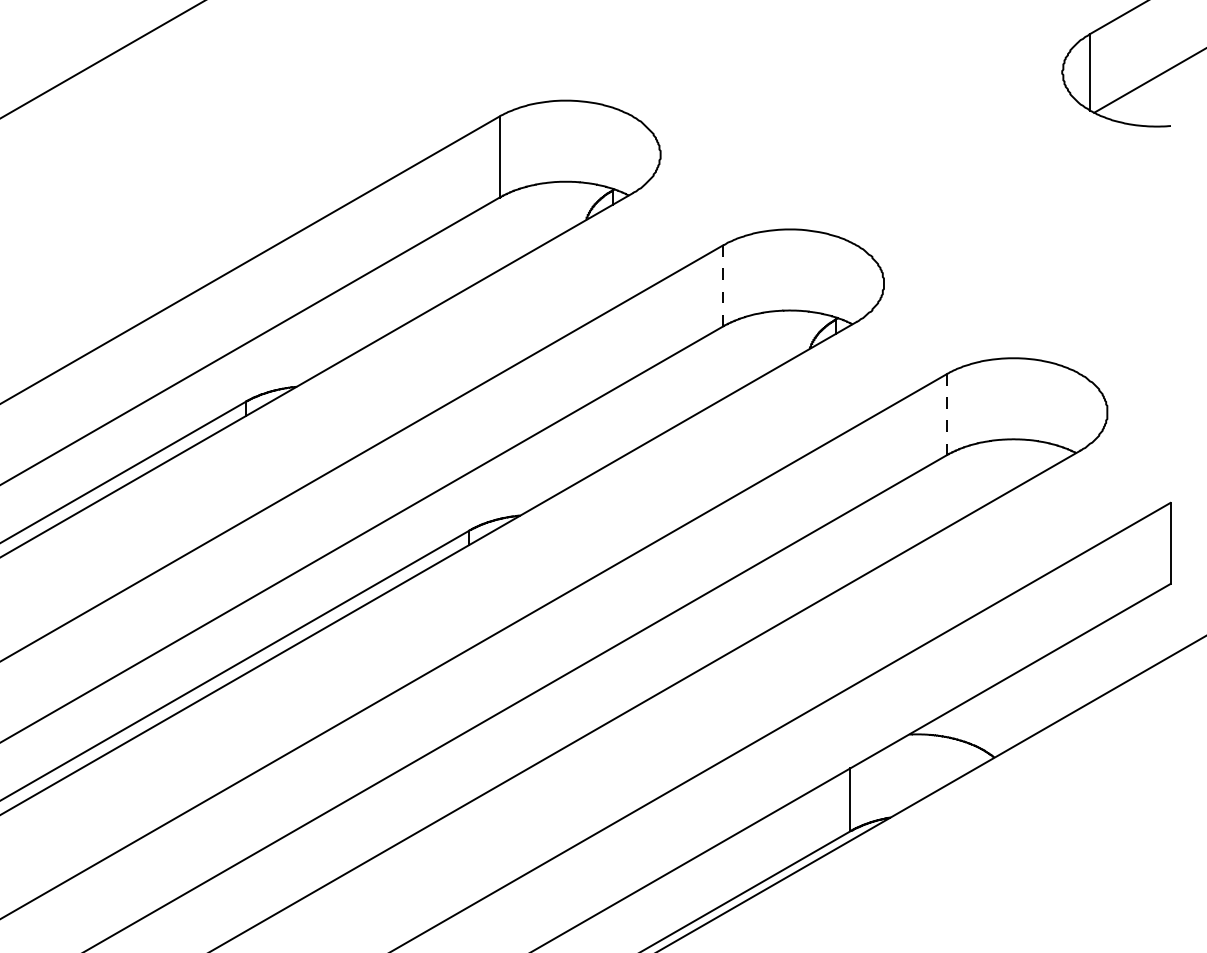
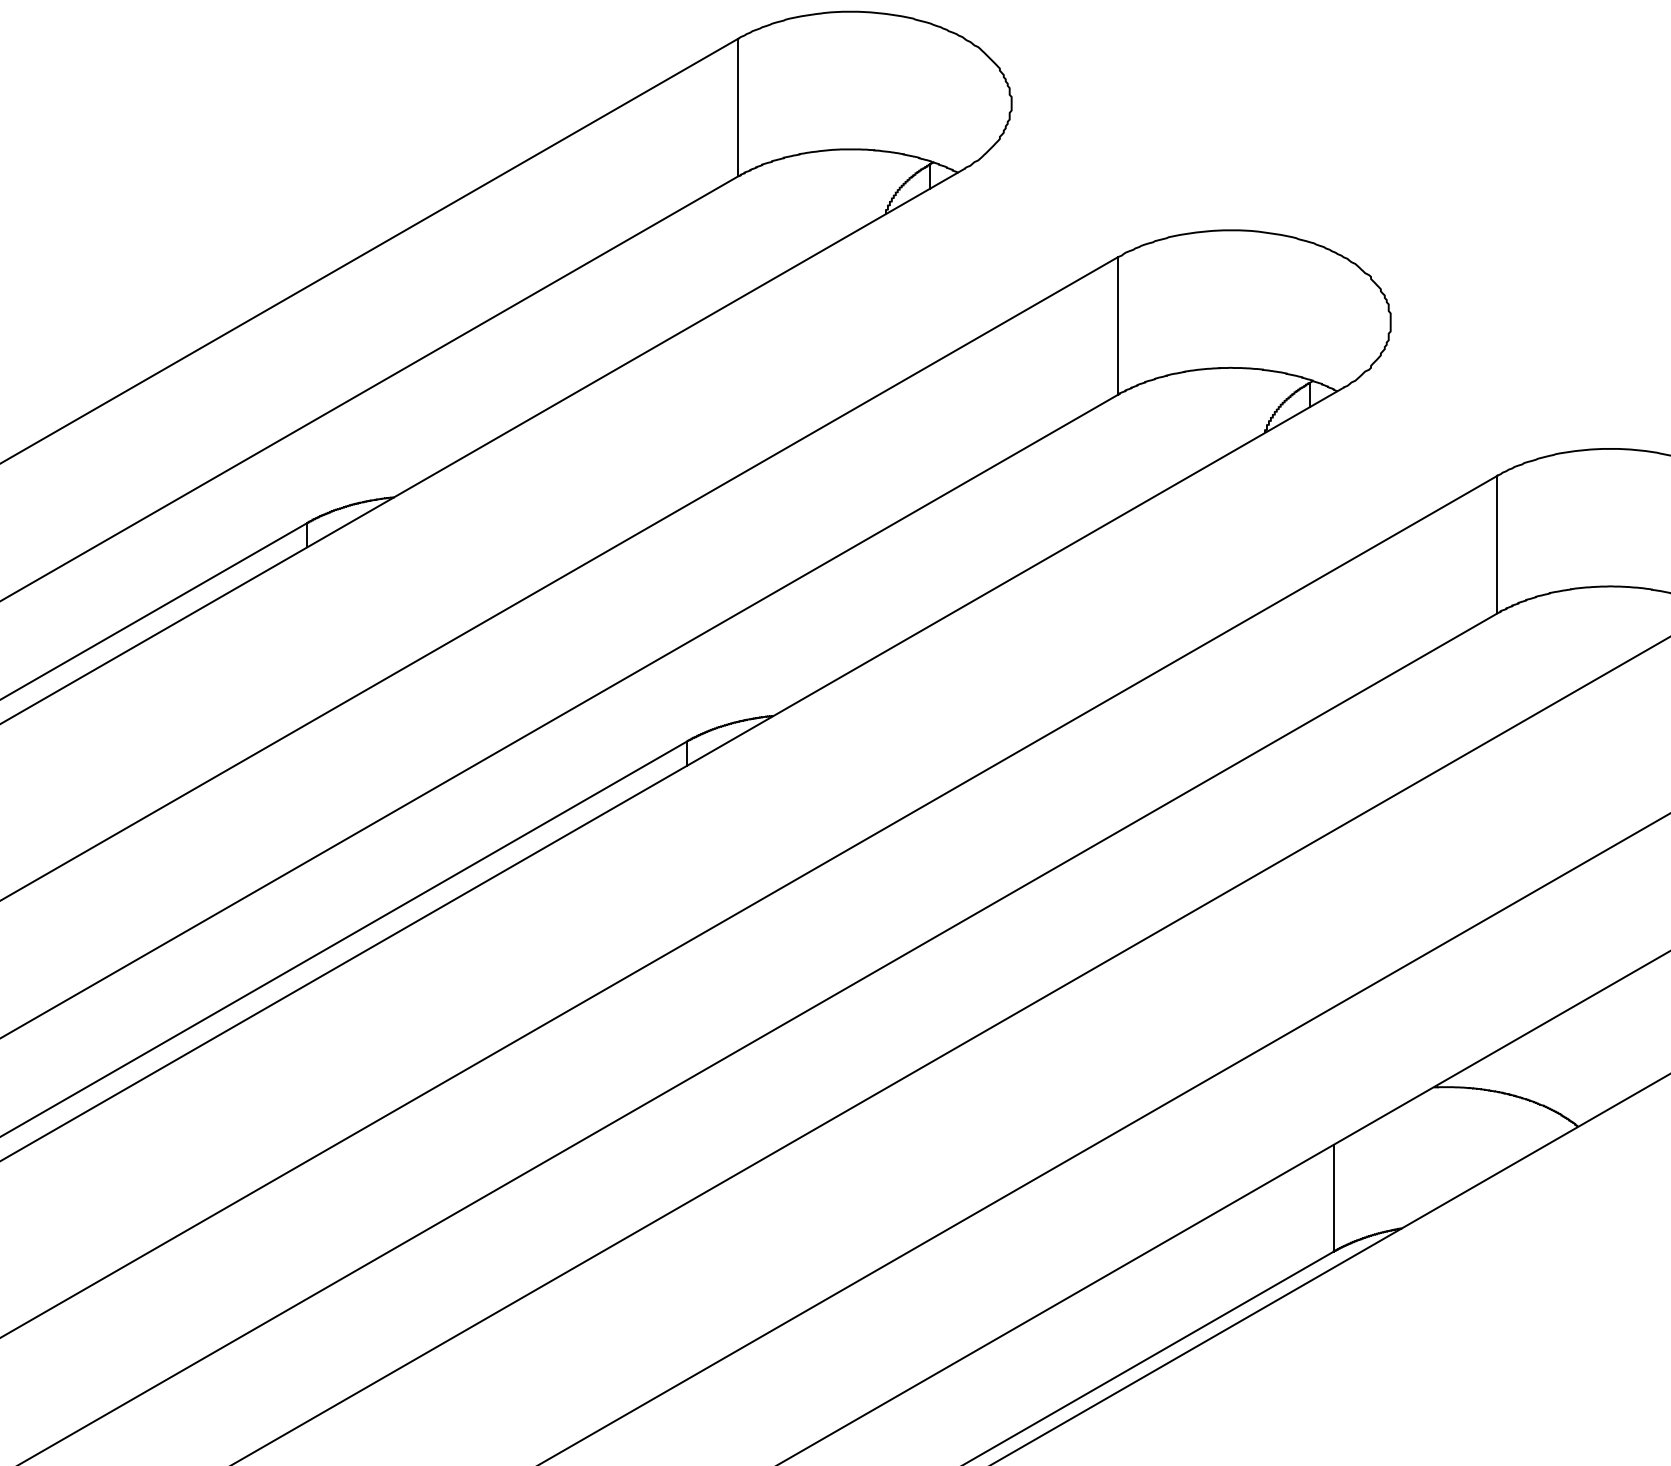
line: (723, 285) -> (1118, 325), dashed -> solid
line: (946, 414) -> (1496, 544), dashed -> solid

